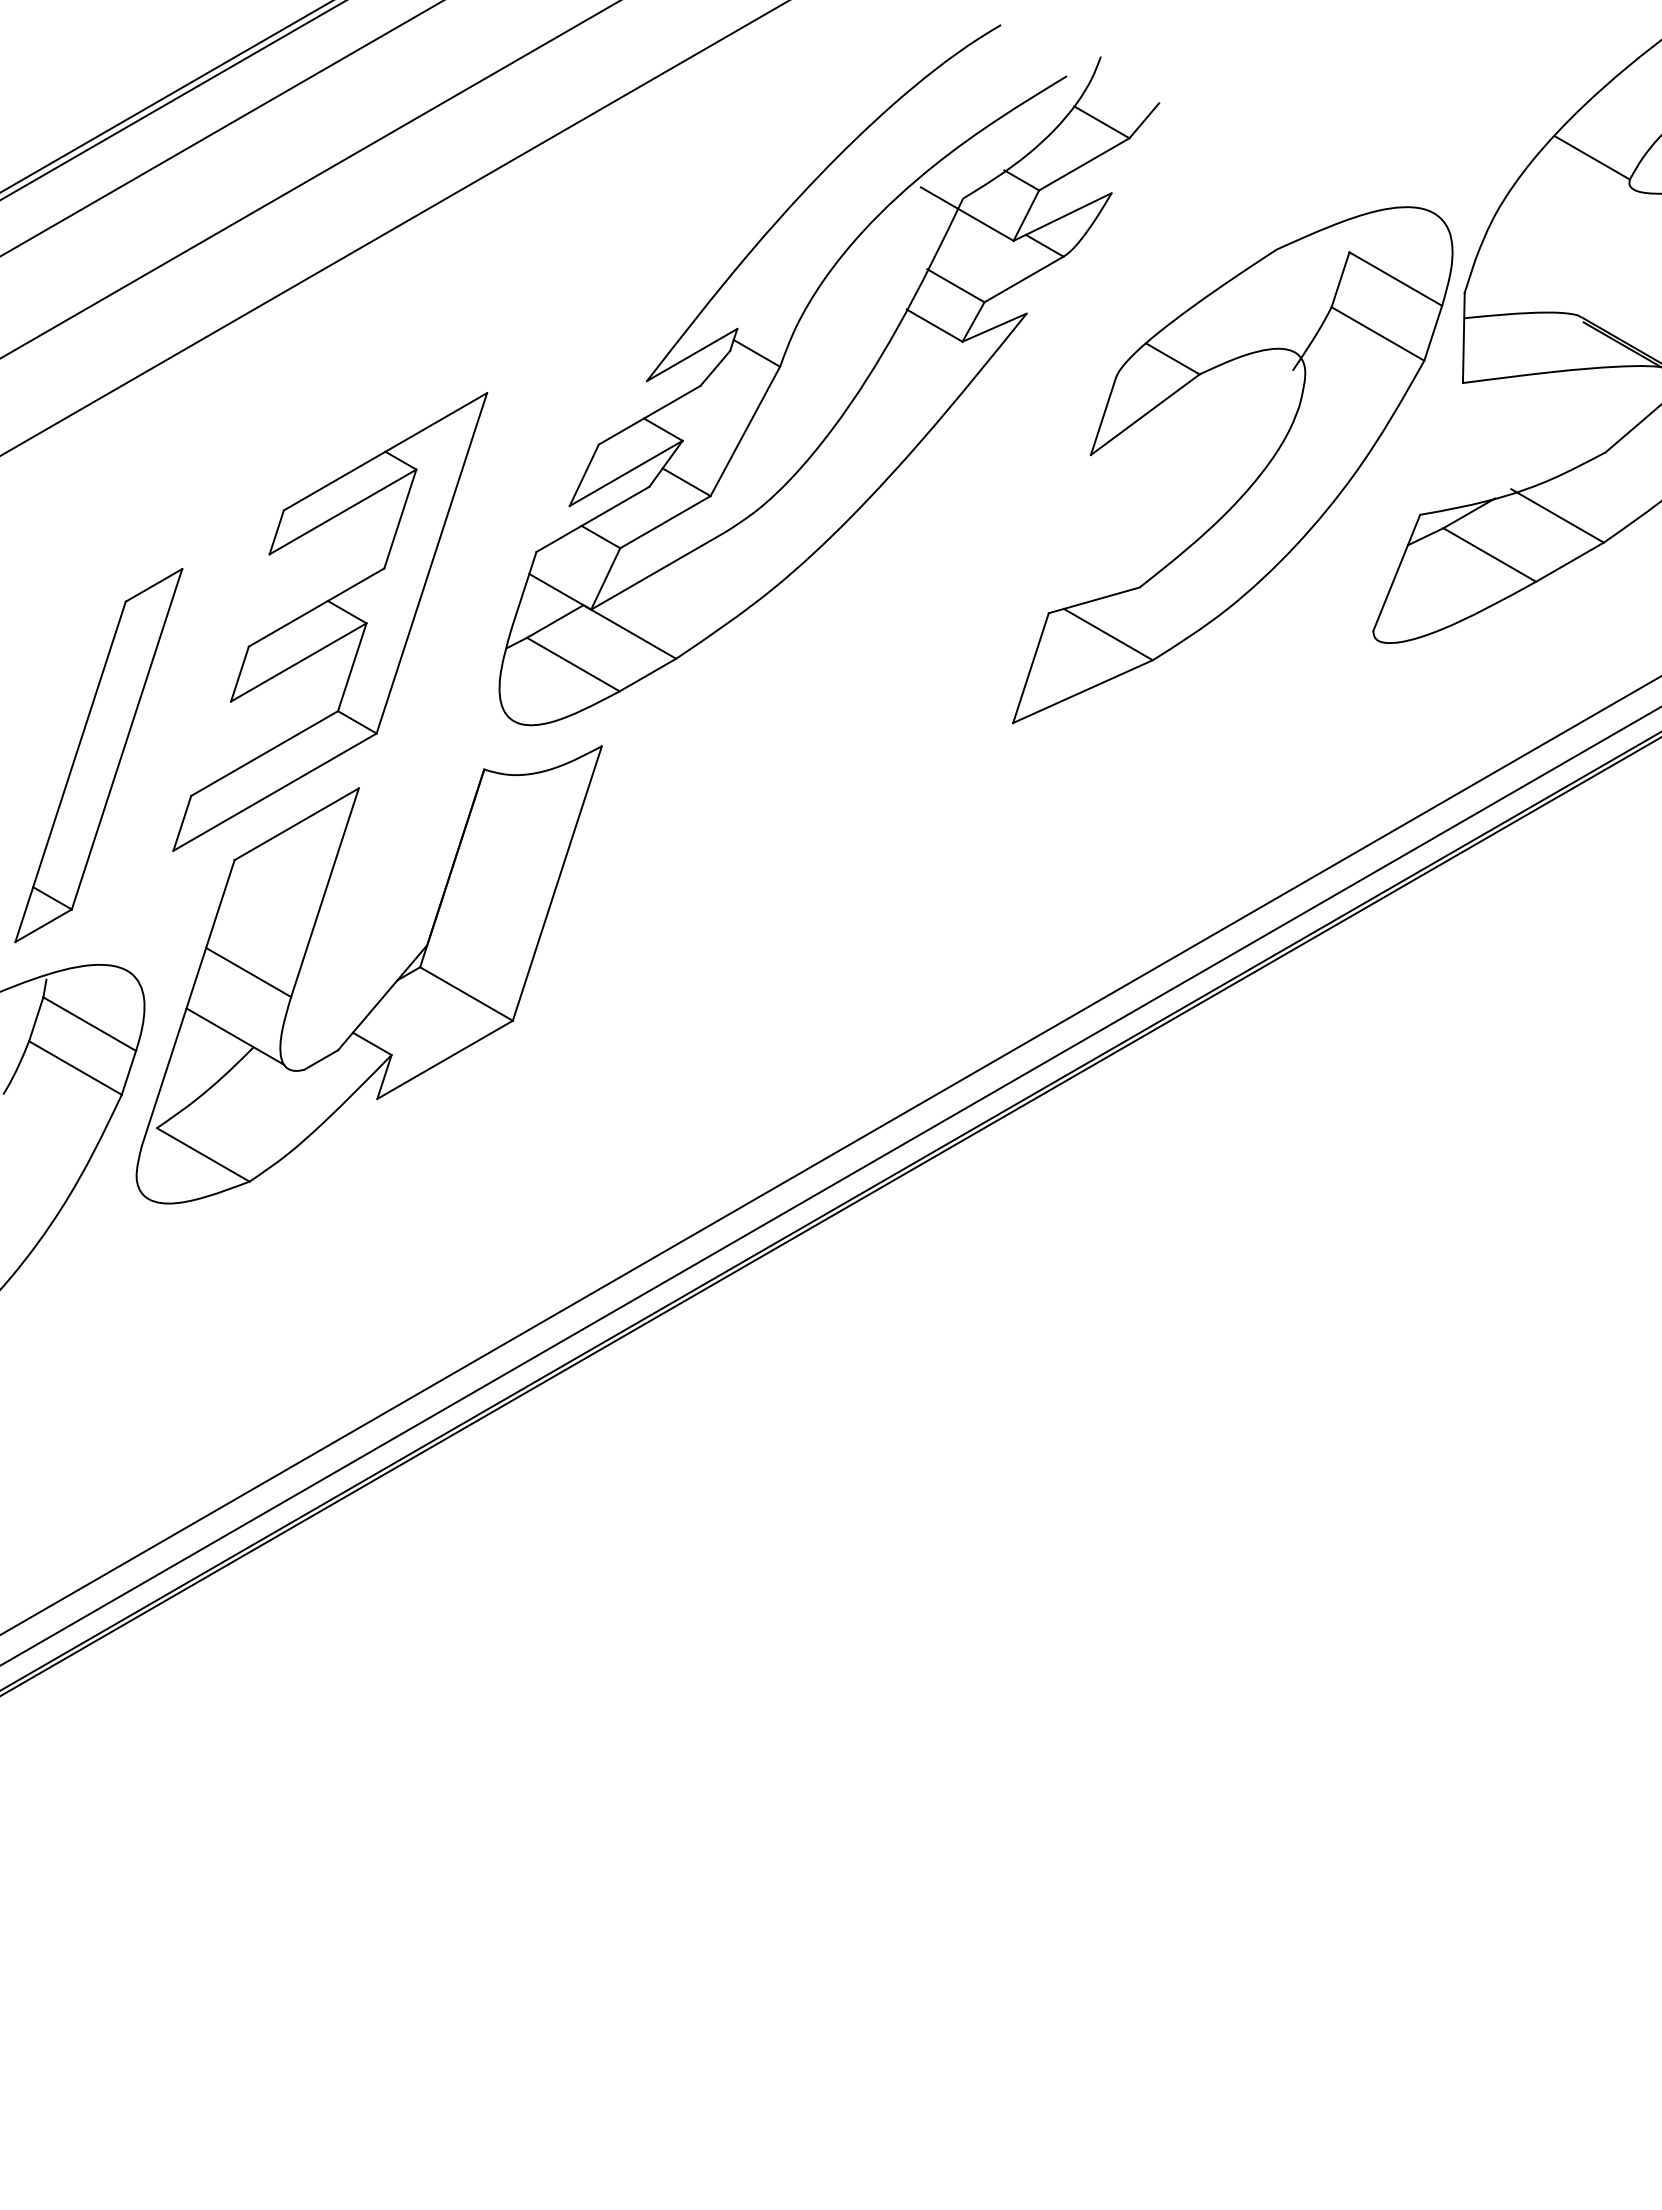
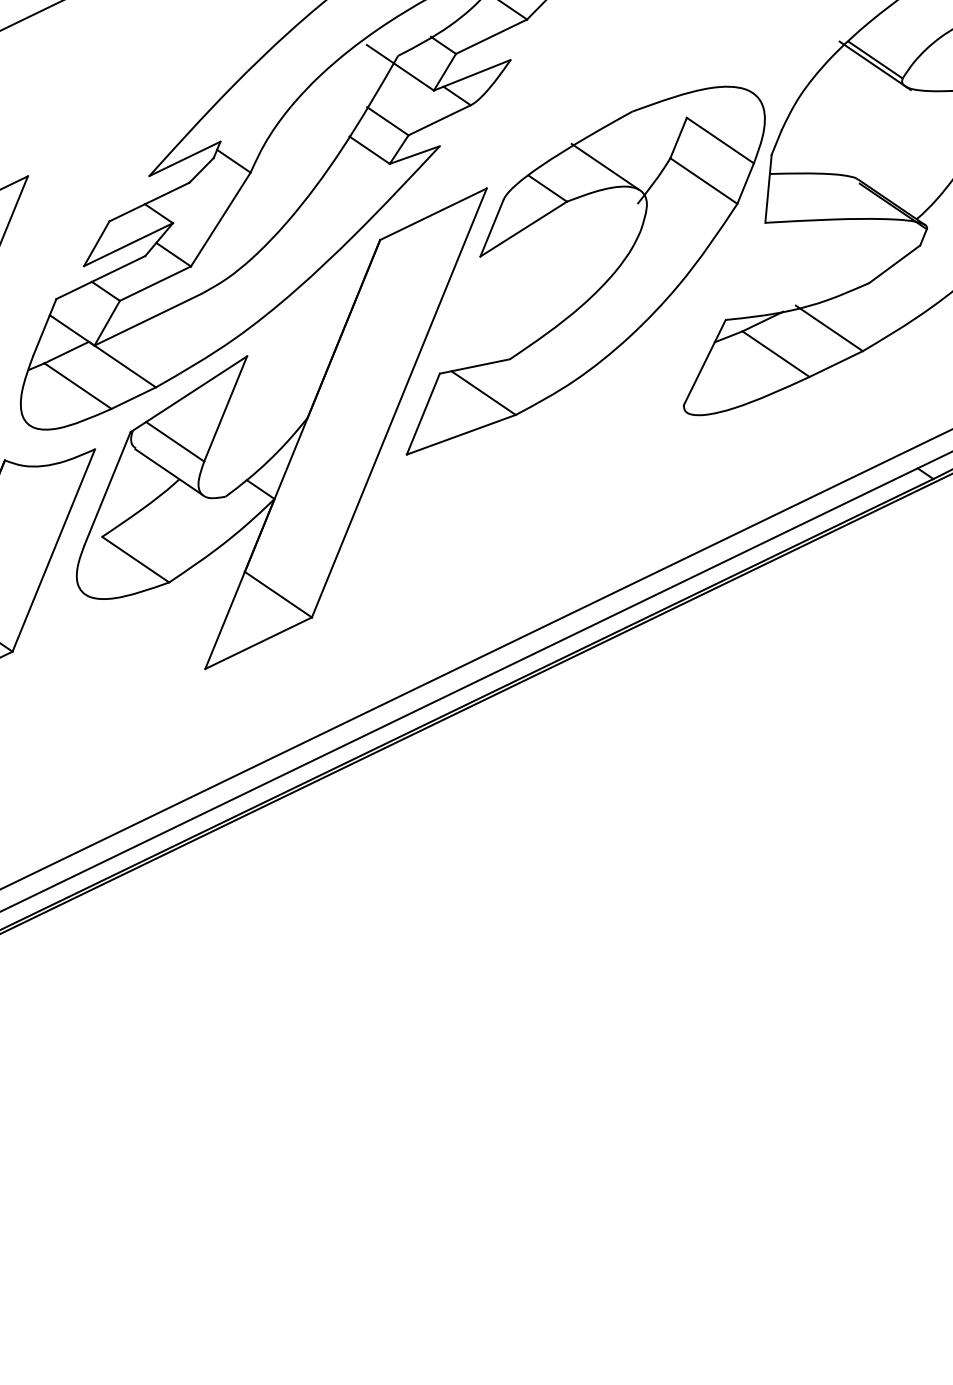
line: (1592, 165) -> (875, 65), added
line: (1246, 324) -> (605, 166), added
part: (861, 706) -> (293, 433), added

